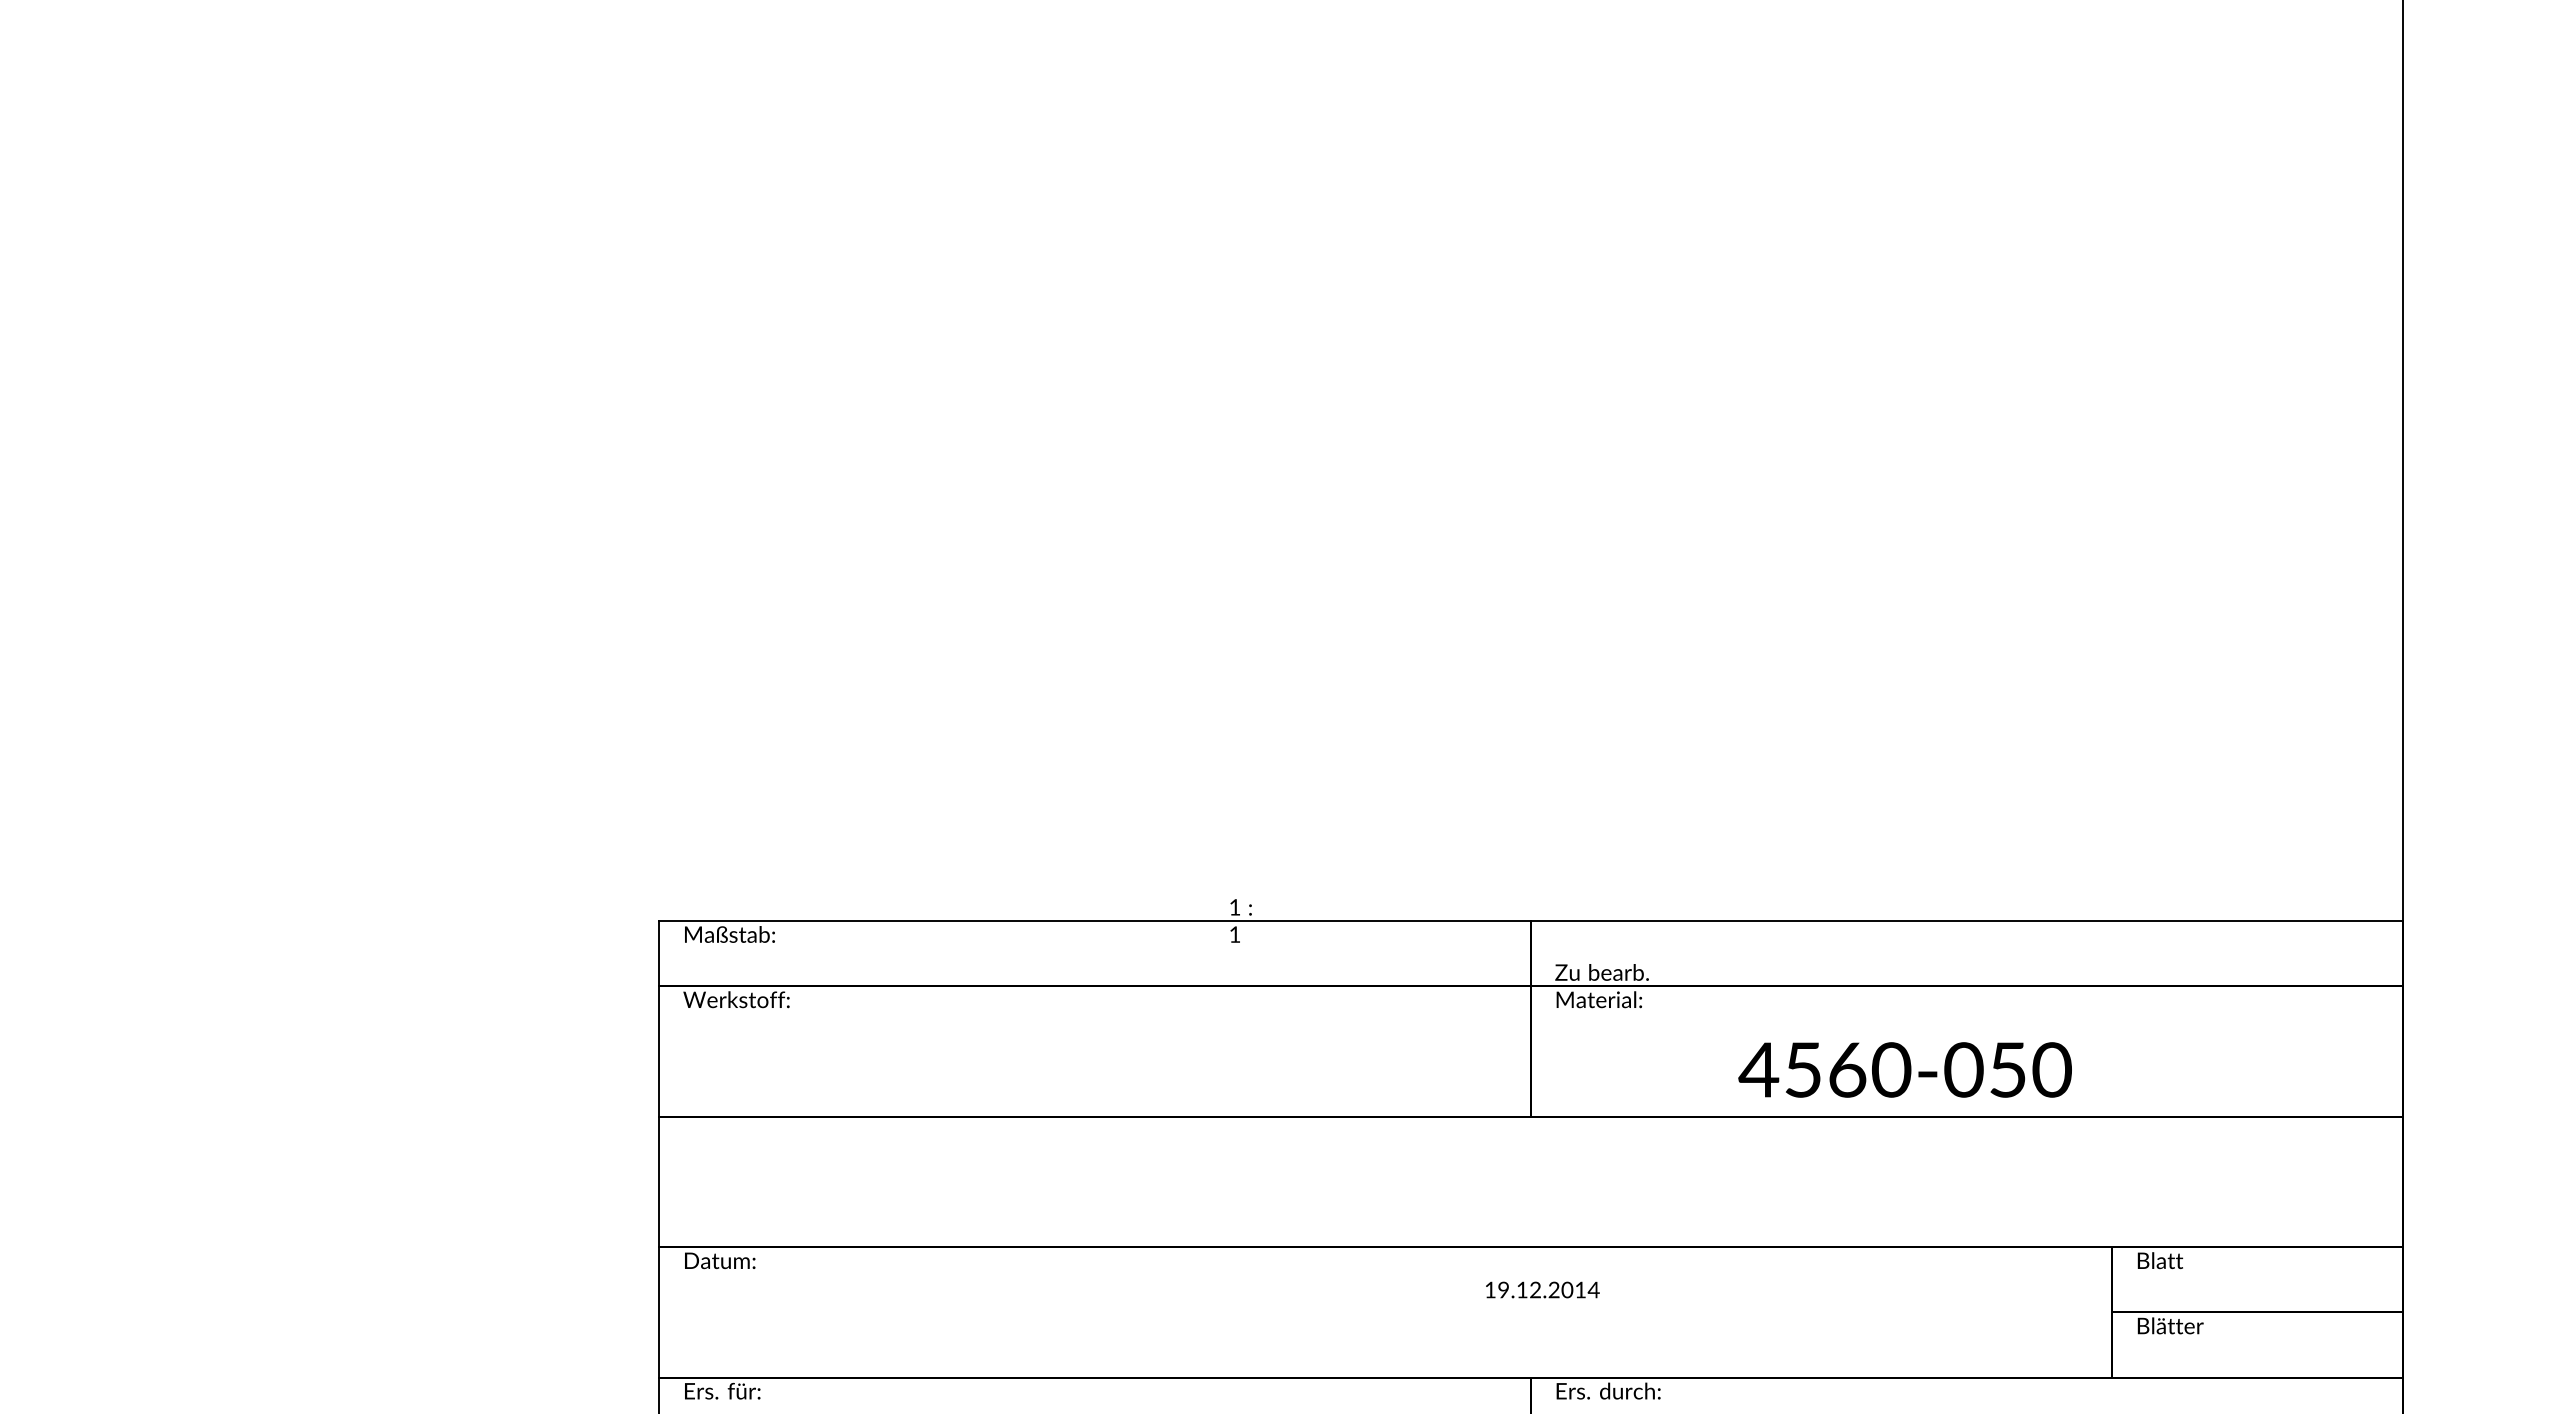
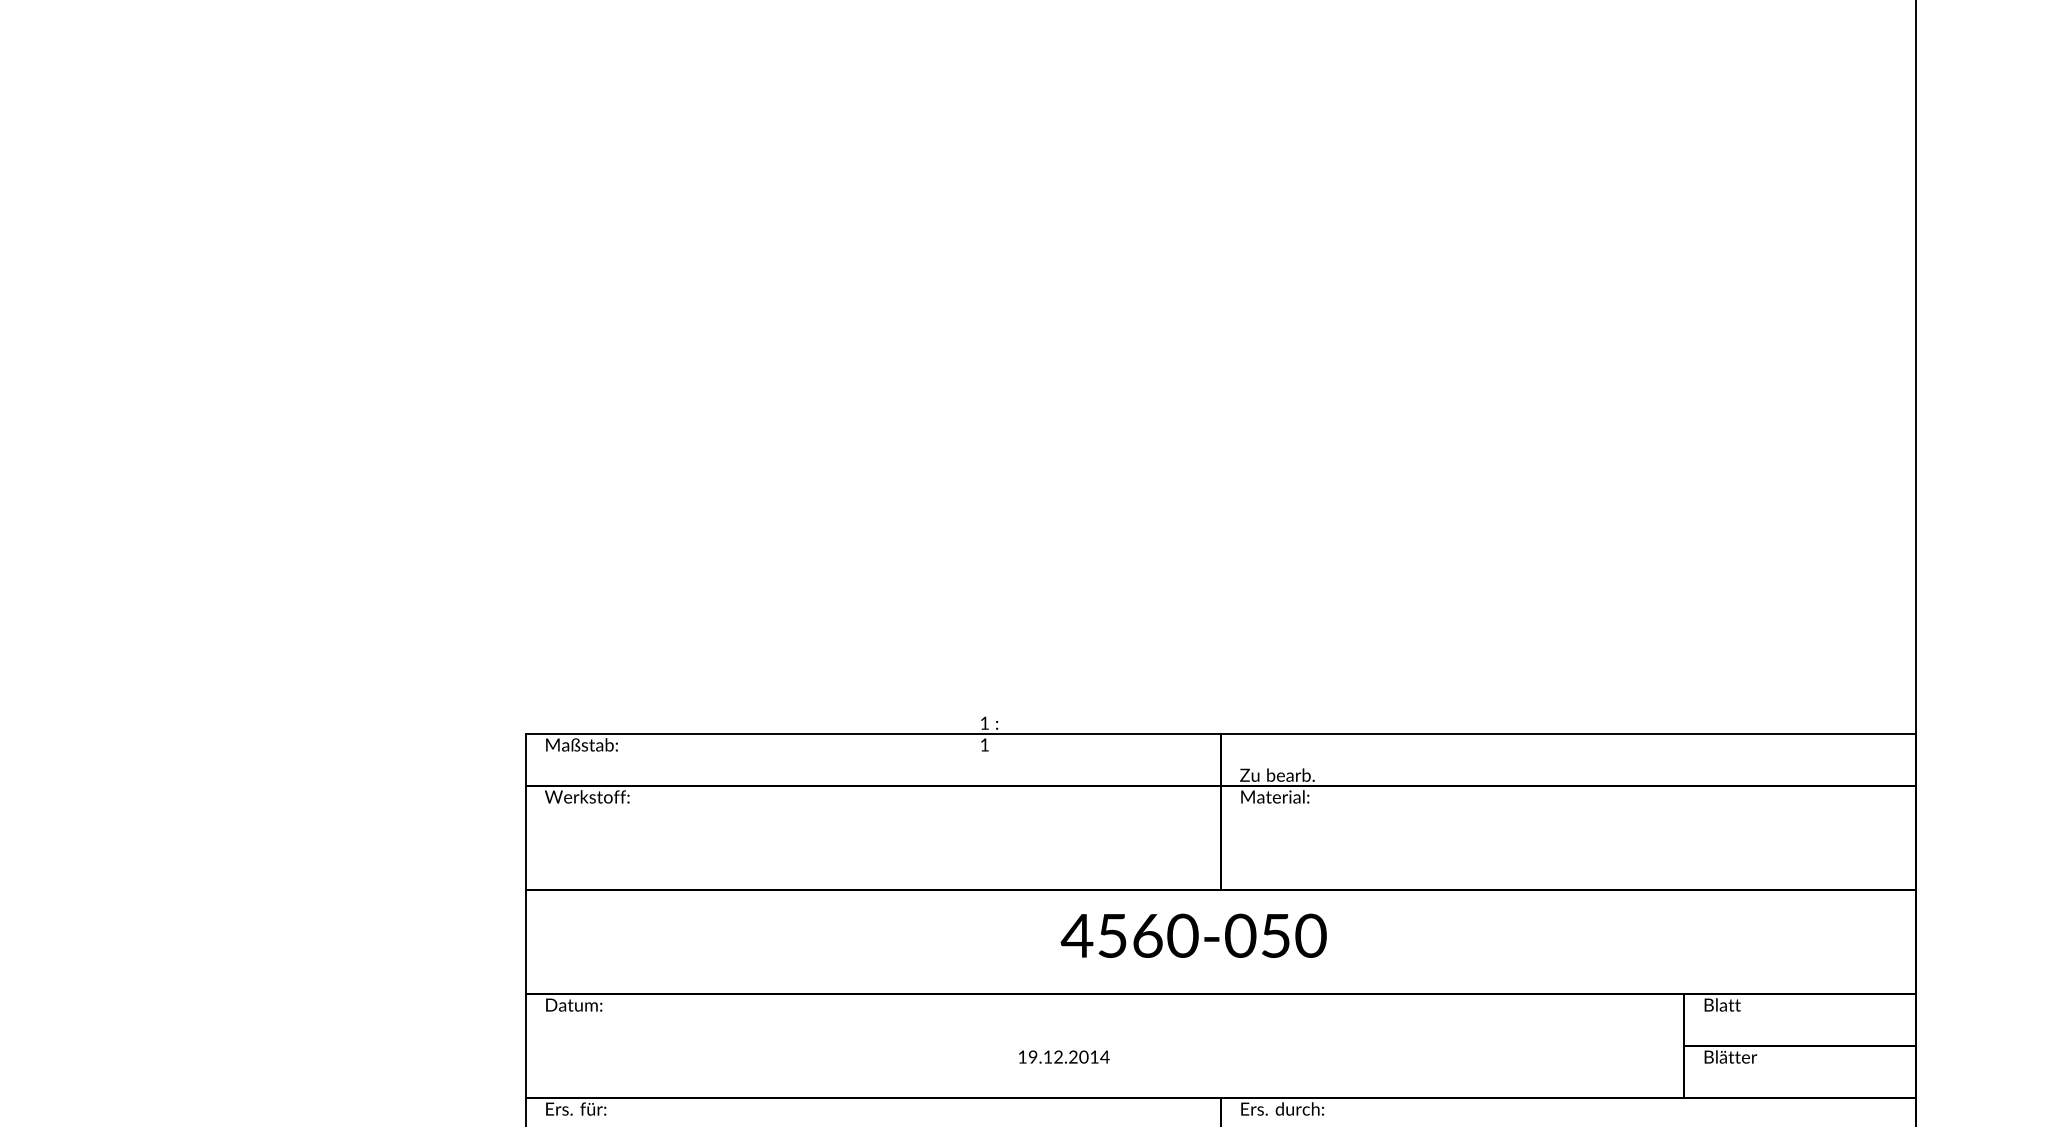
text: (1904, 1069) -> (1193, 935), moved
text: (1542, 1289) -> (1064, 1056), moved

